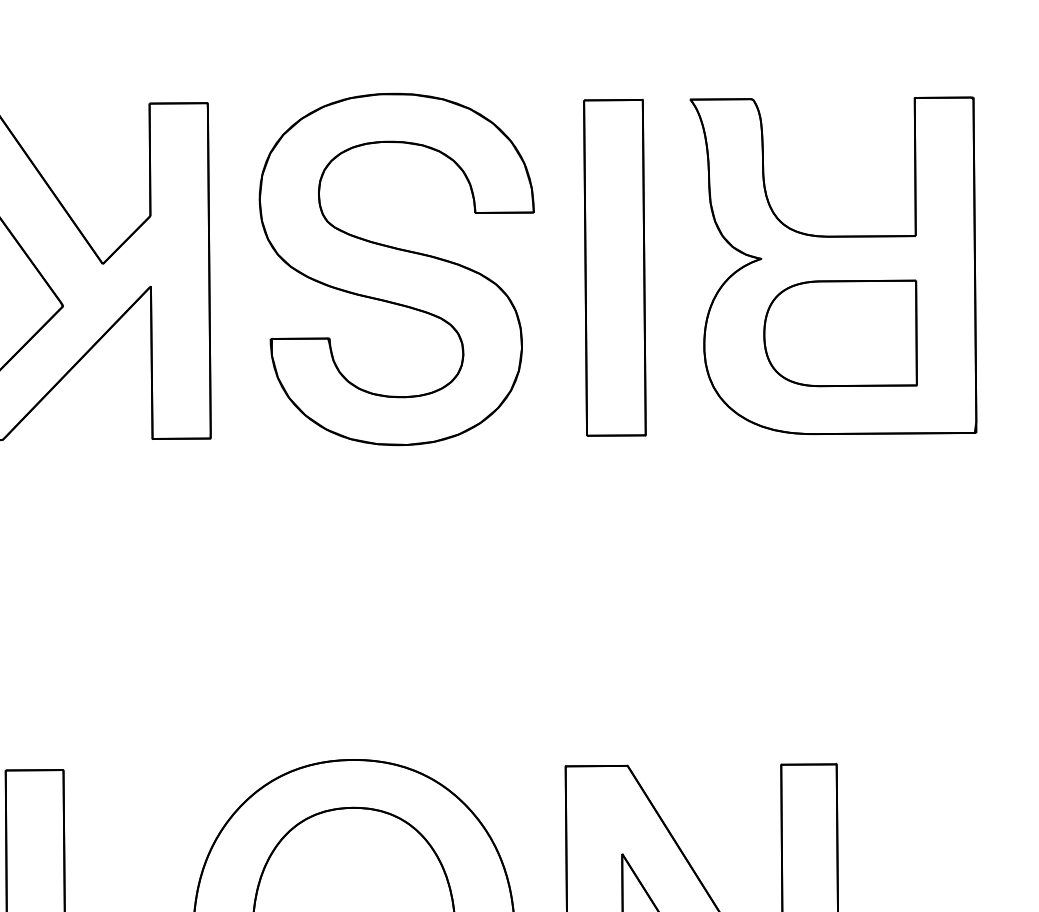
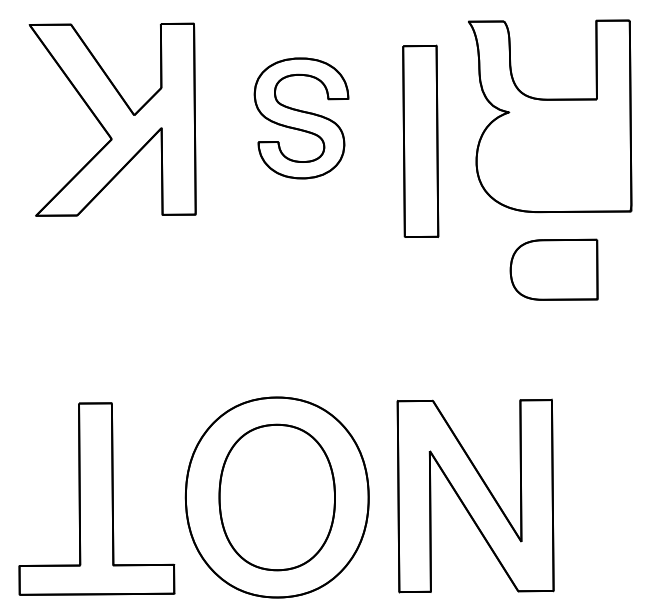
part: (614, 266) -> (420, 140), moved
part: (396, 269) -> (301, 118), size x0.6
part: (839, 332) -> (553, 269), moved

